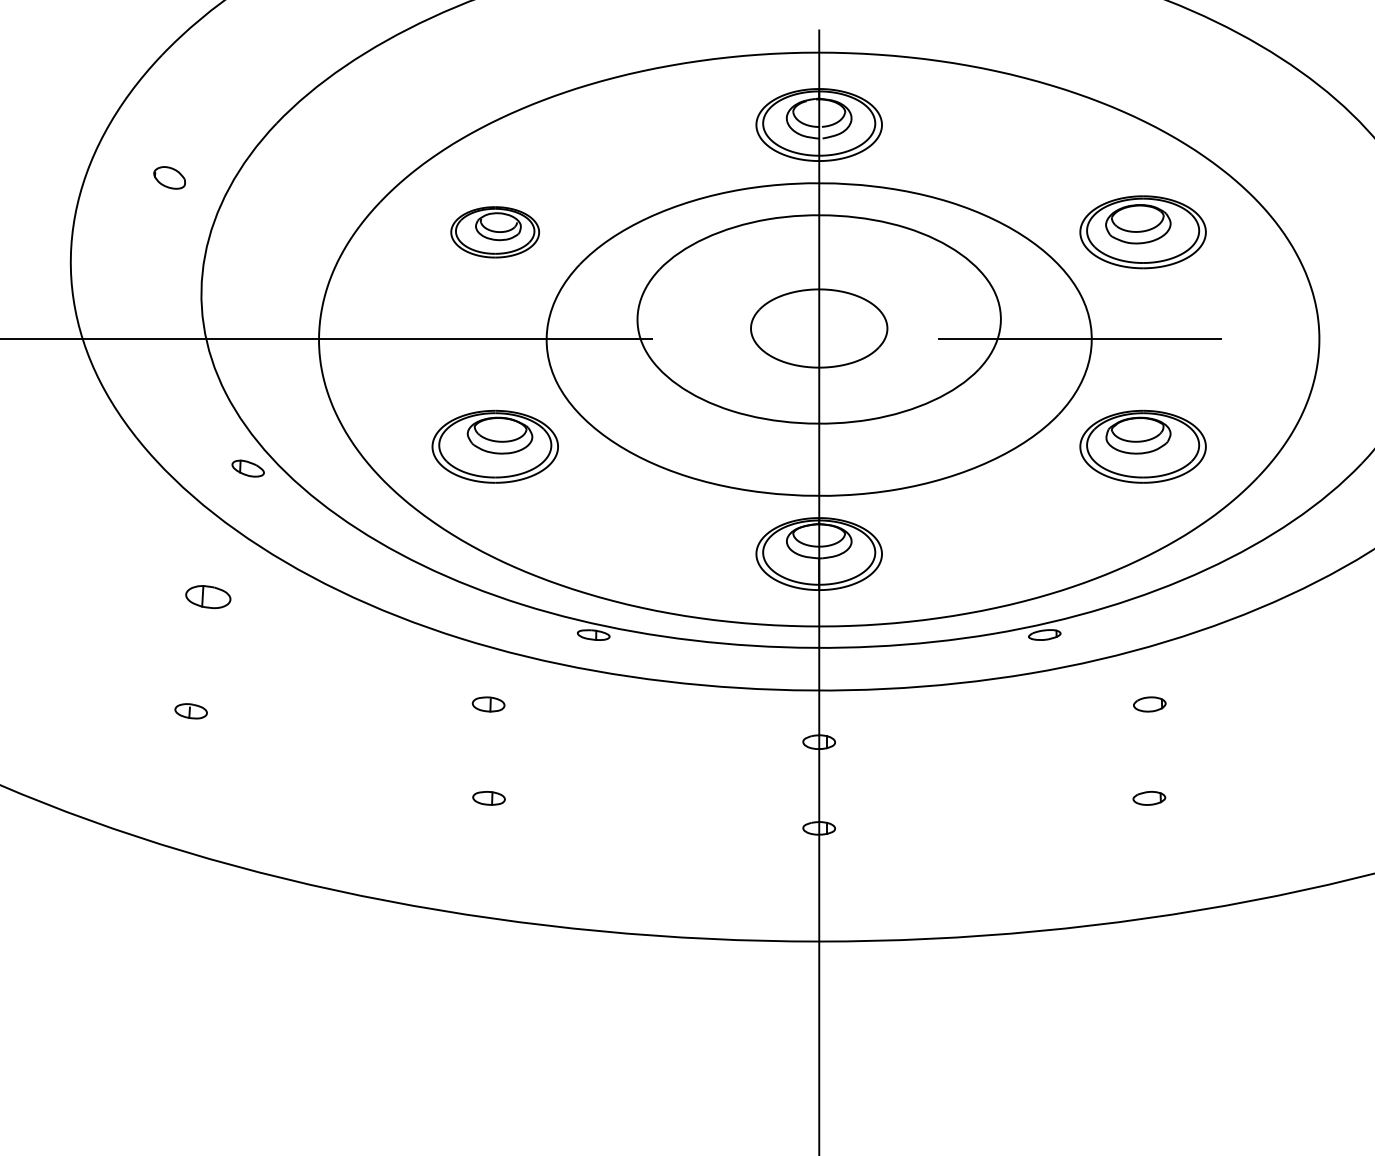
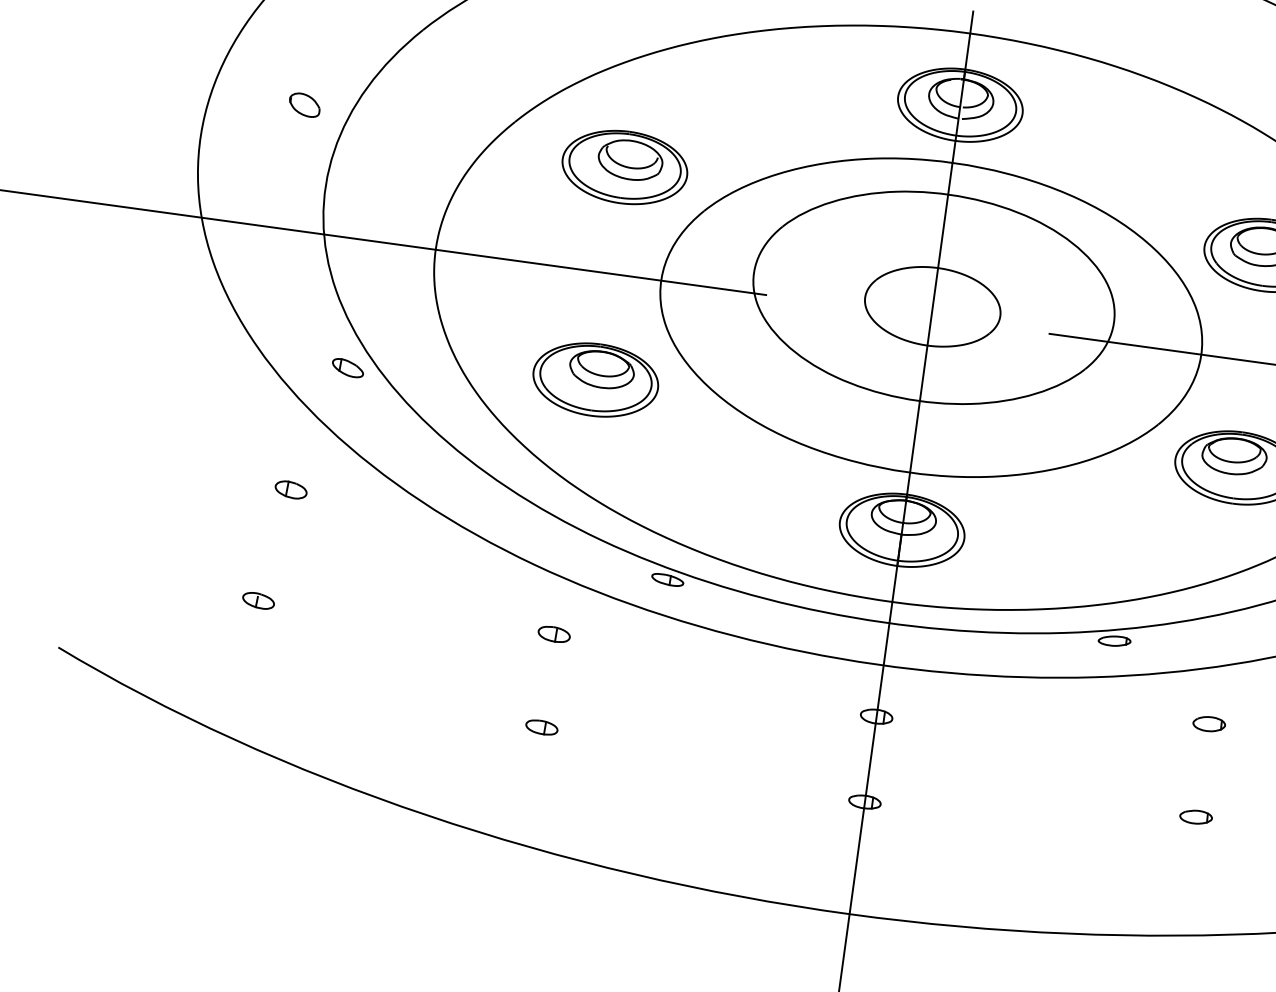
part: (169, 177) -> (304, 104), moved
part: (494, 232) -> (624, 167), size x1.43
part: (208, 596) -> (291, 489), size x0.71

